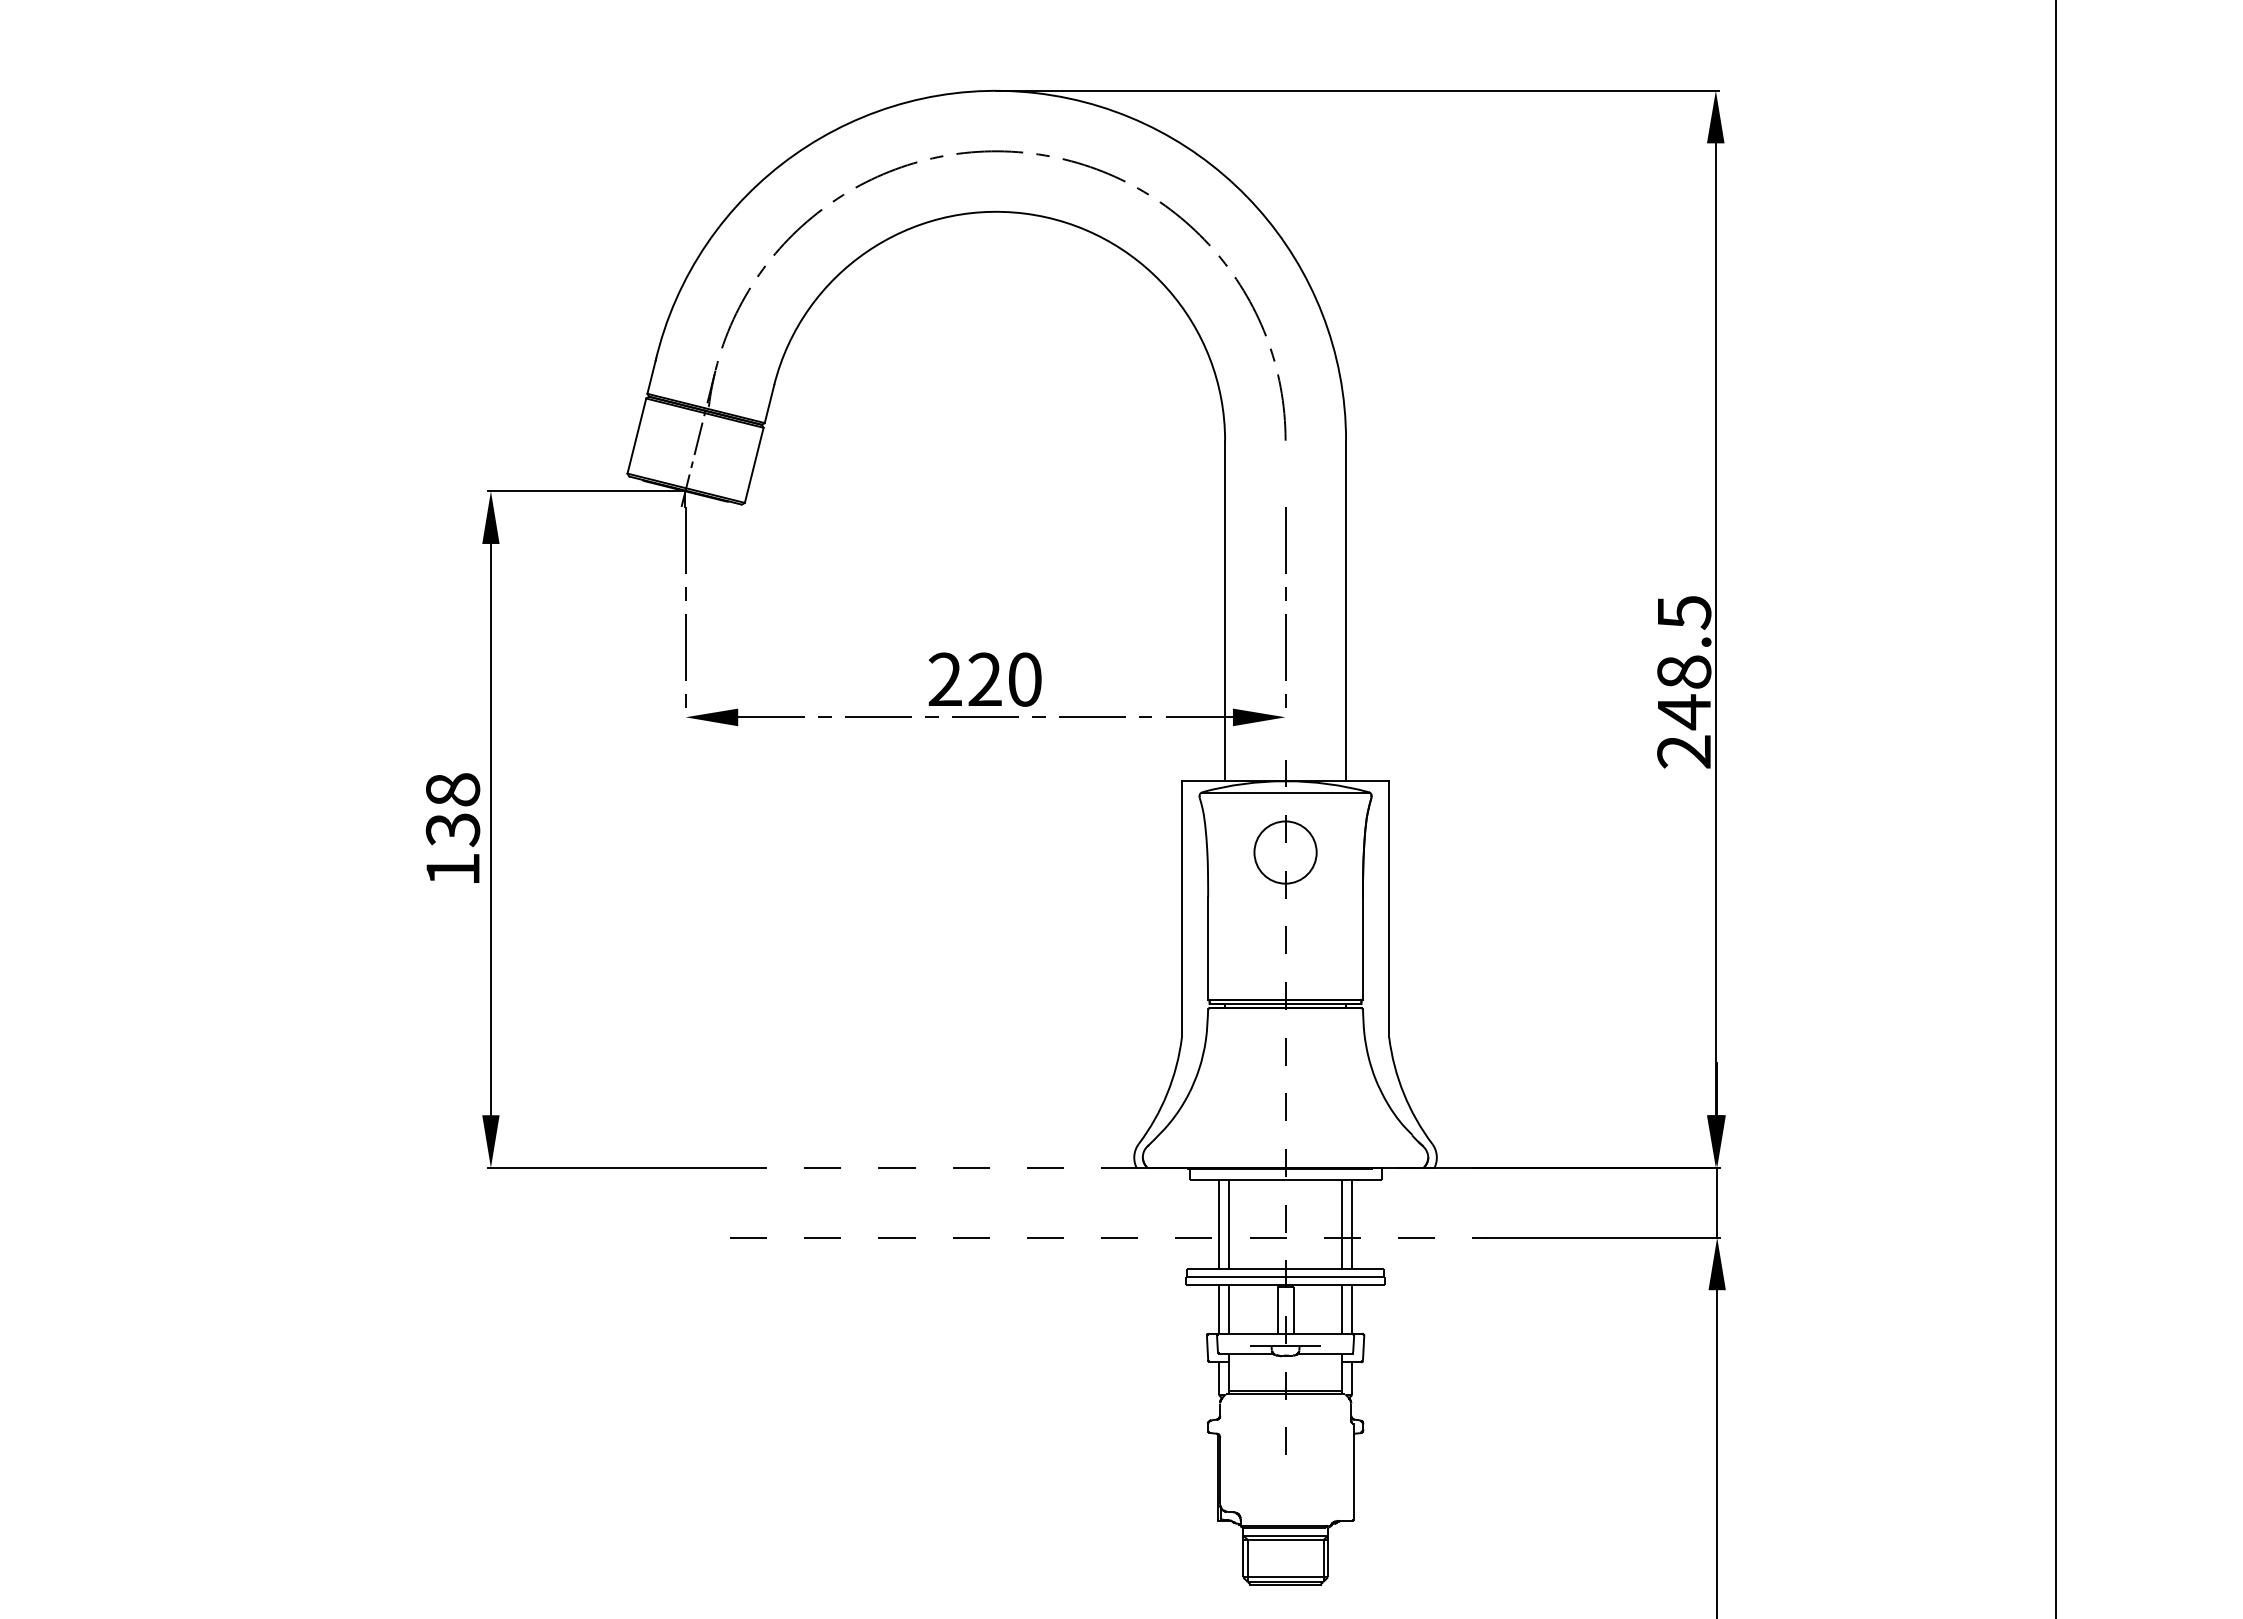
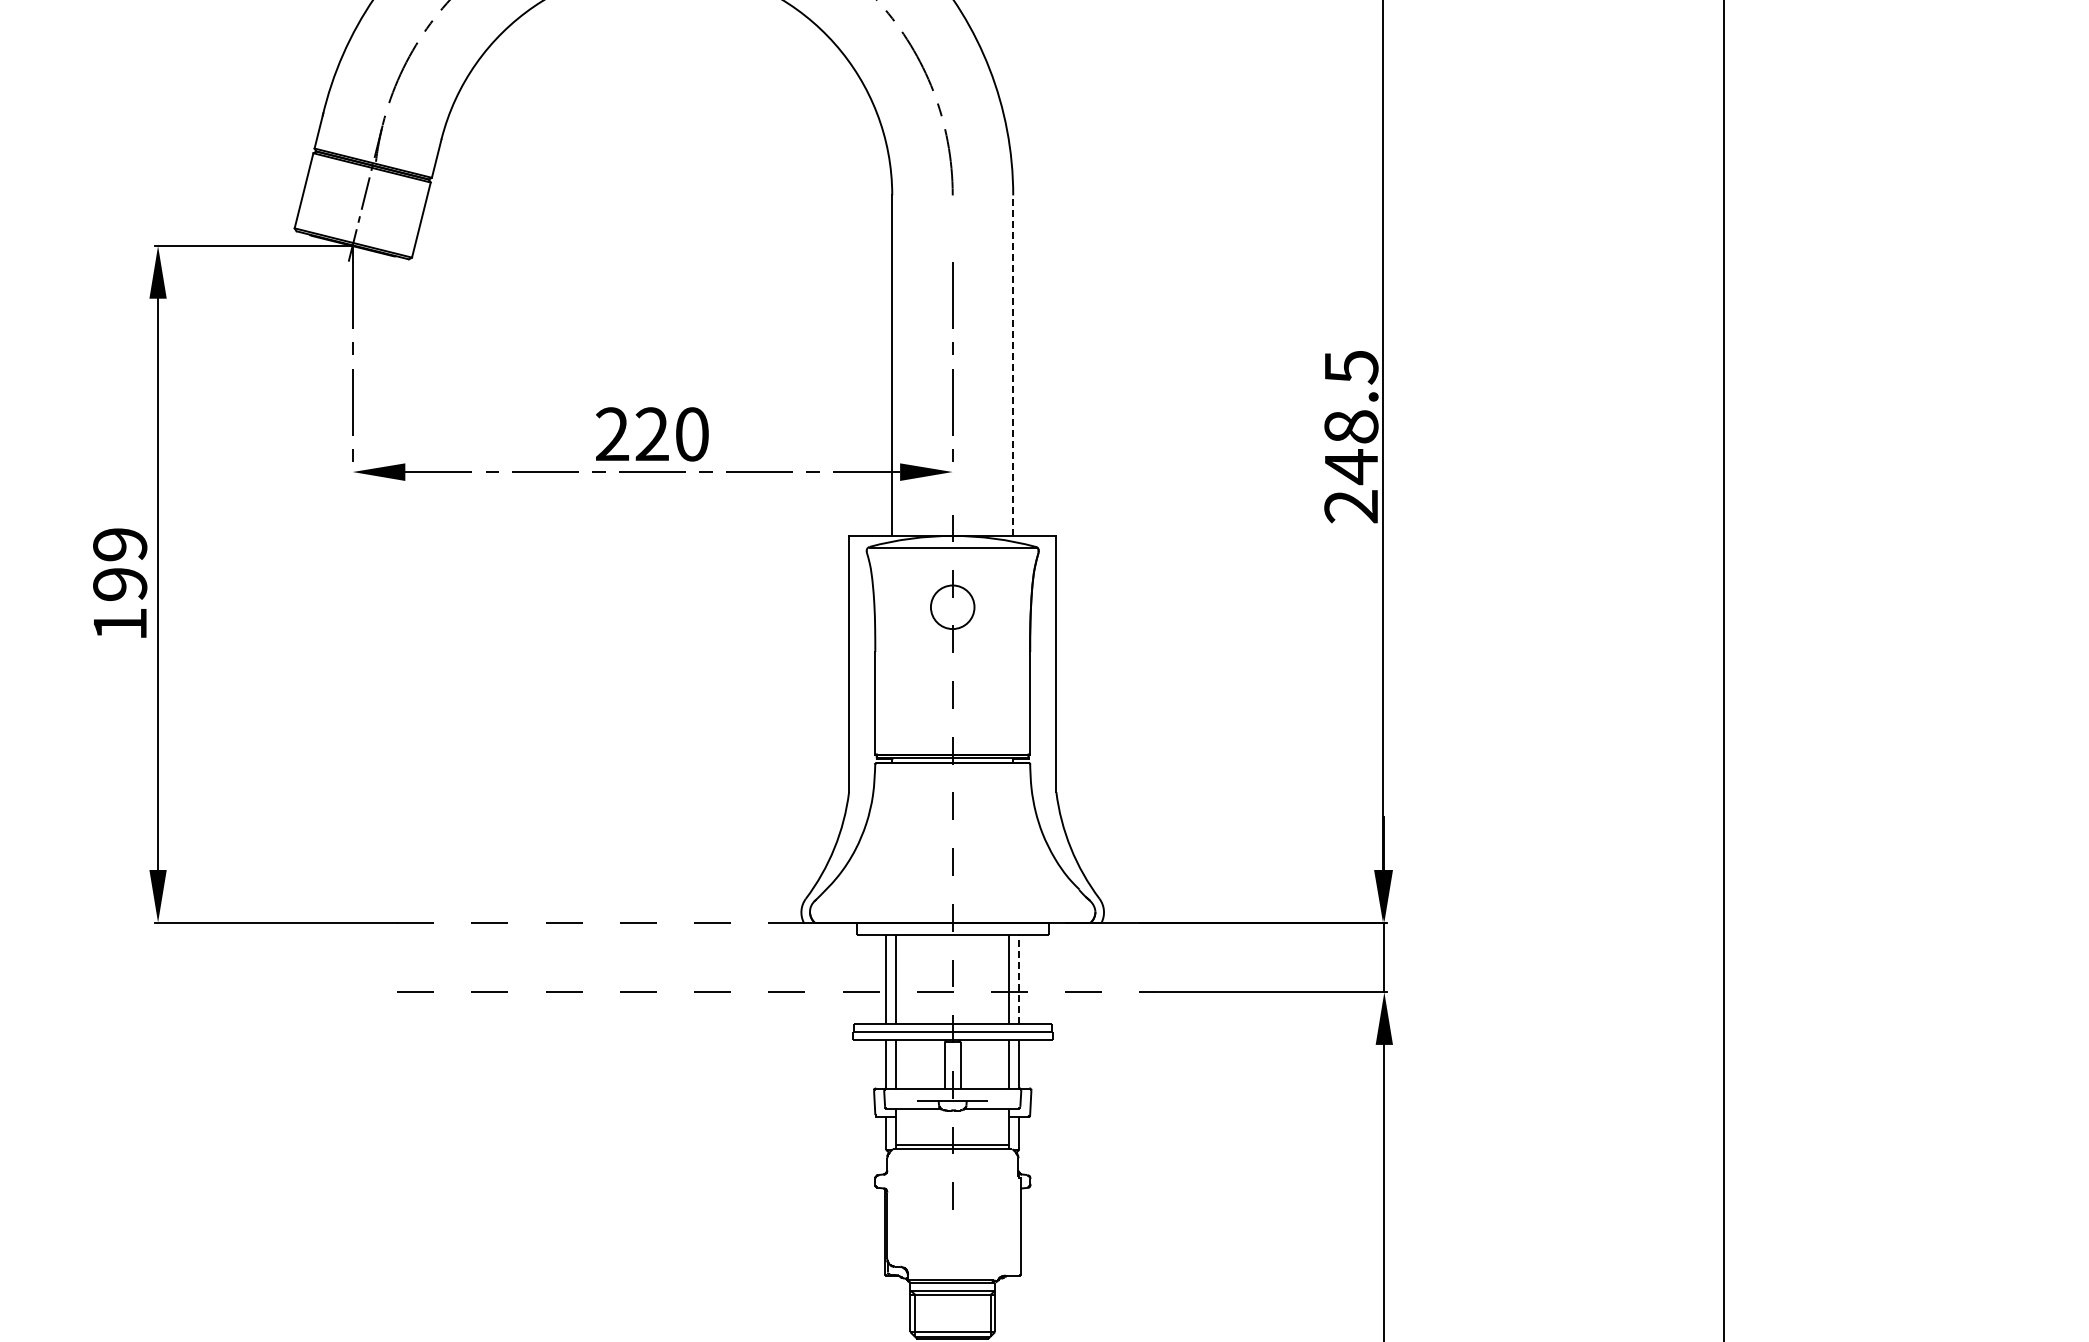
line: (1346, 610) -> (1013, 365), solid -> dashed
text: (452, 810) -> (119, 565), 138 -> 199
circle: (1285, 852) -> (952, 607), size x0.7
line: (1352, 1224) -> (1019, 979), solid -> dashed

